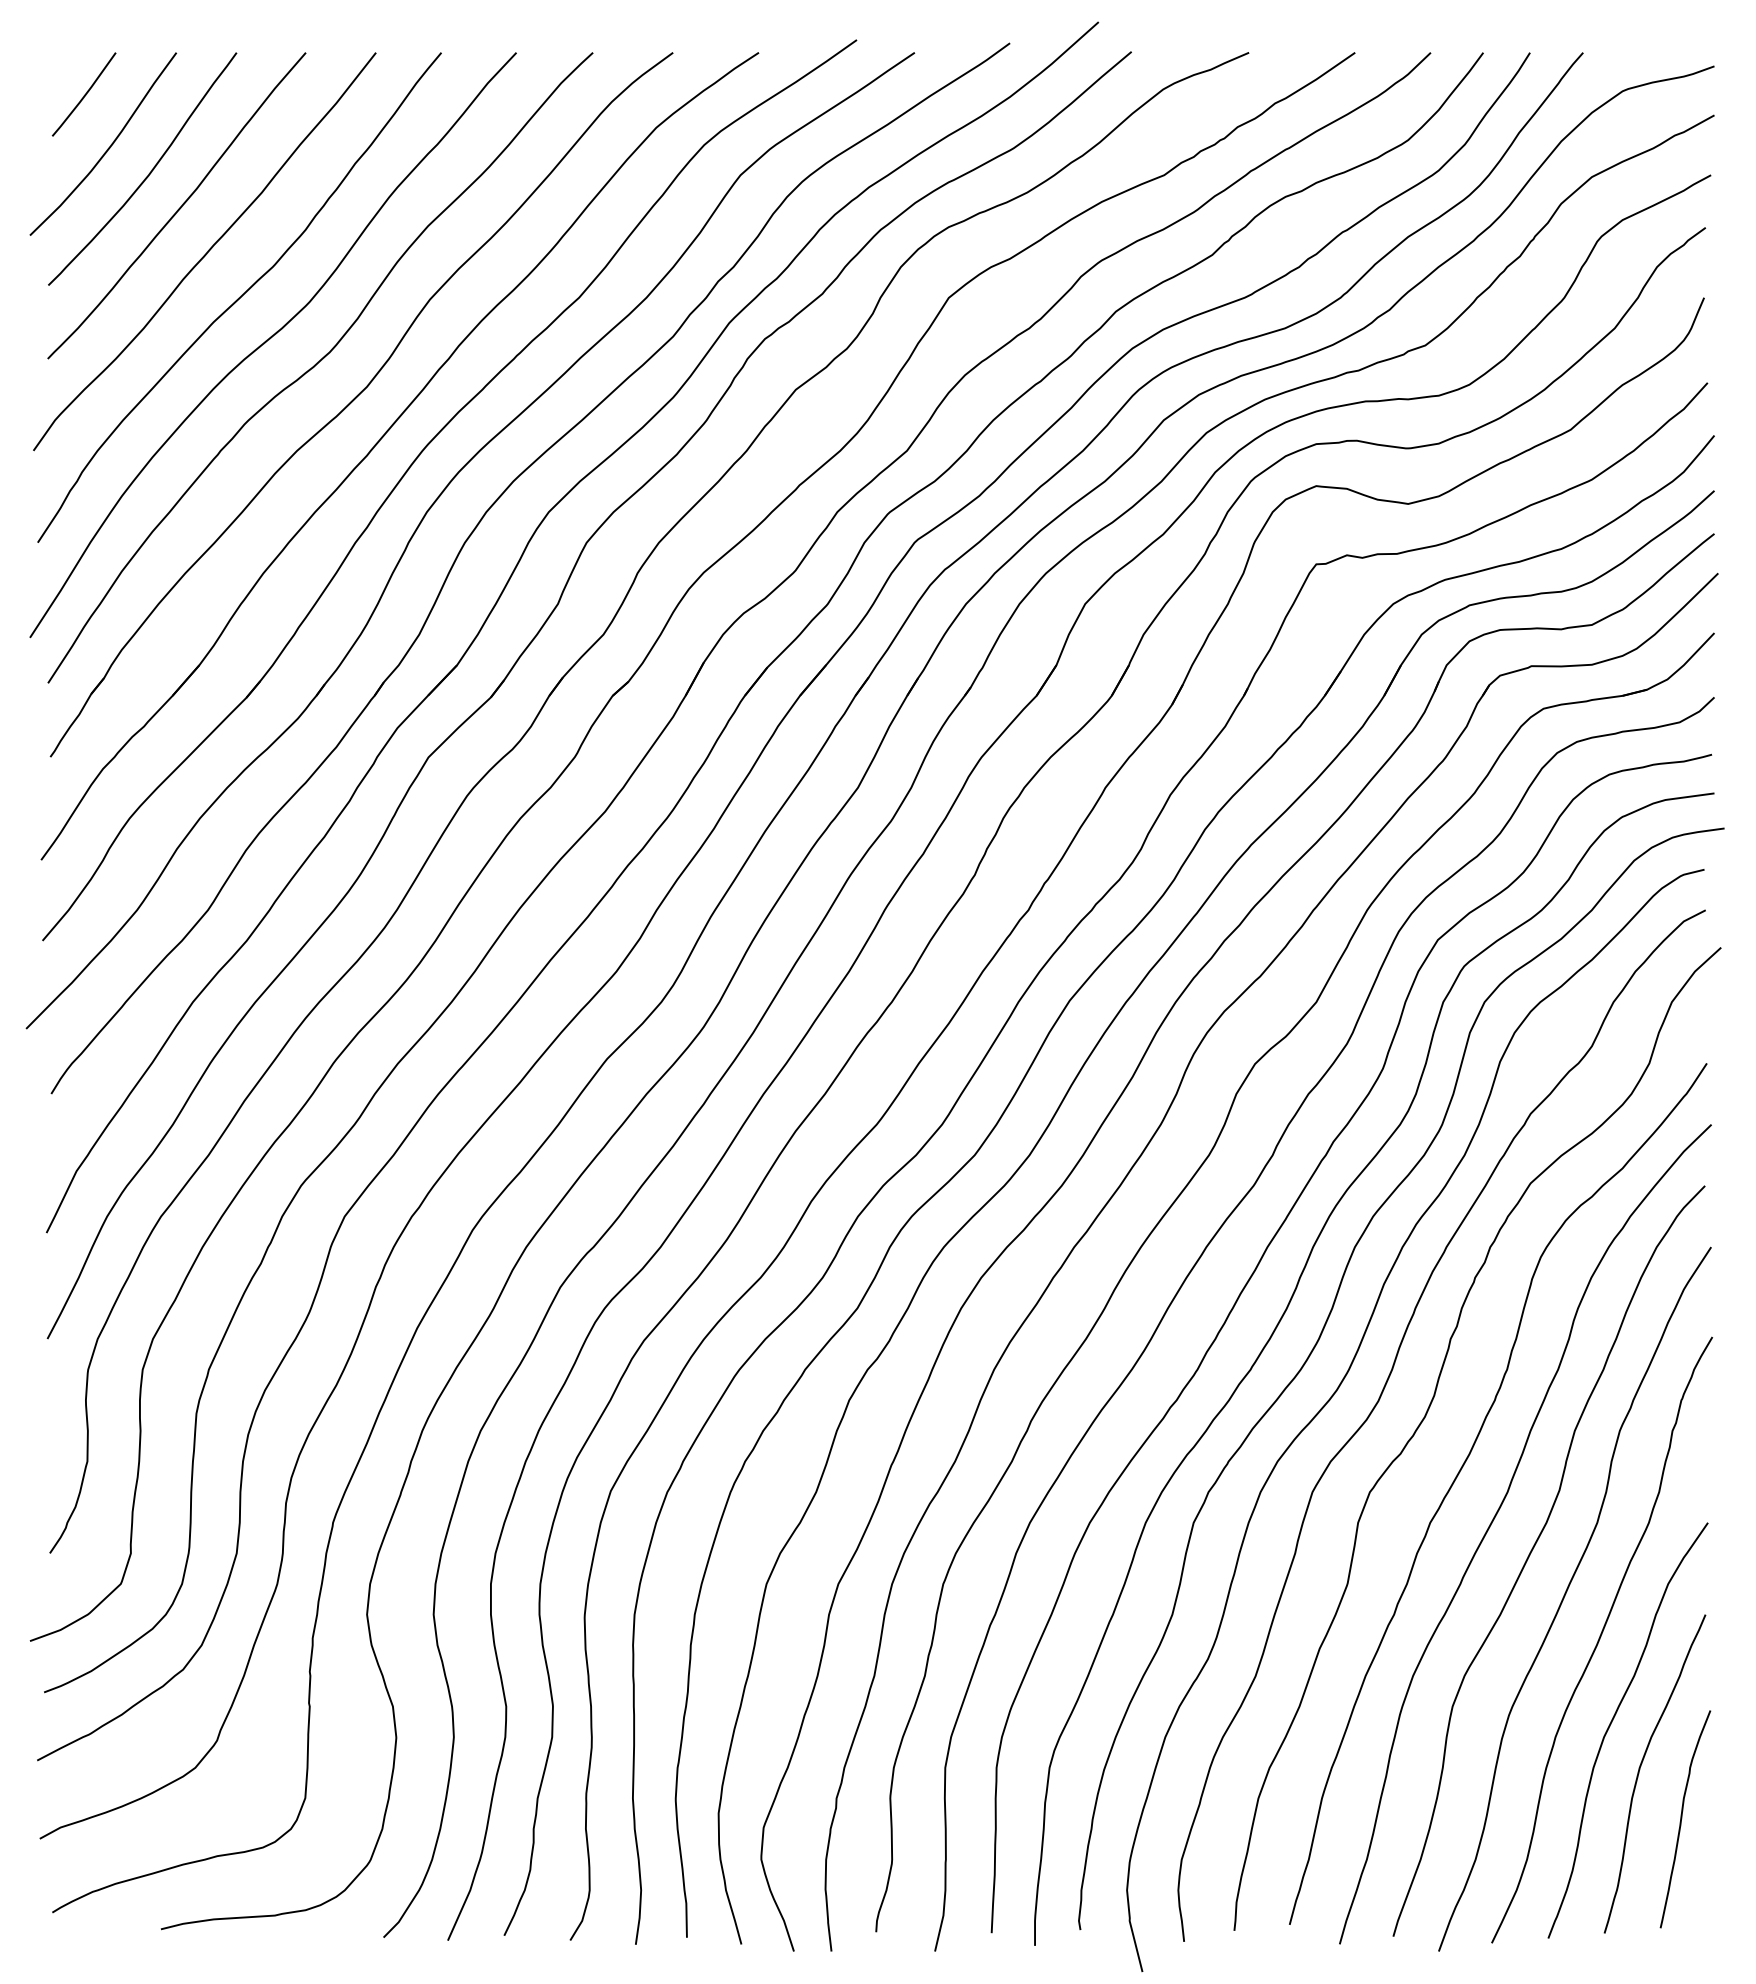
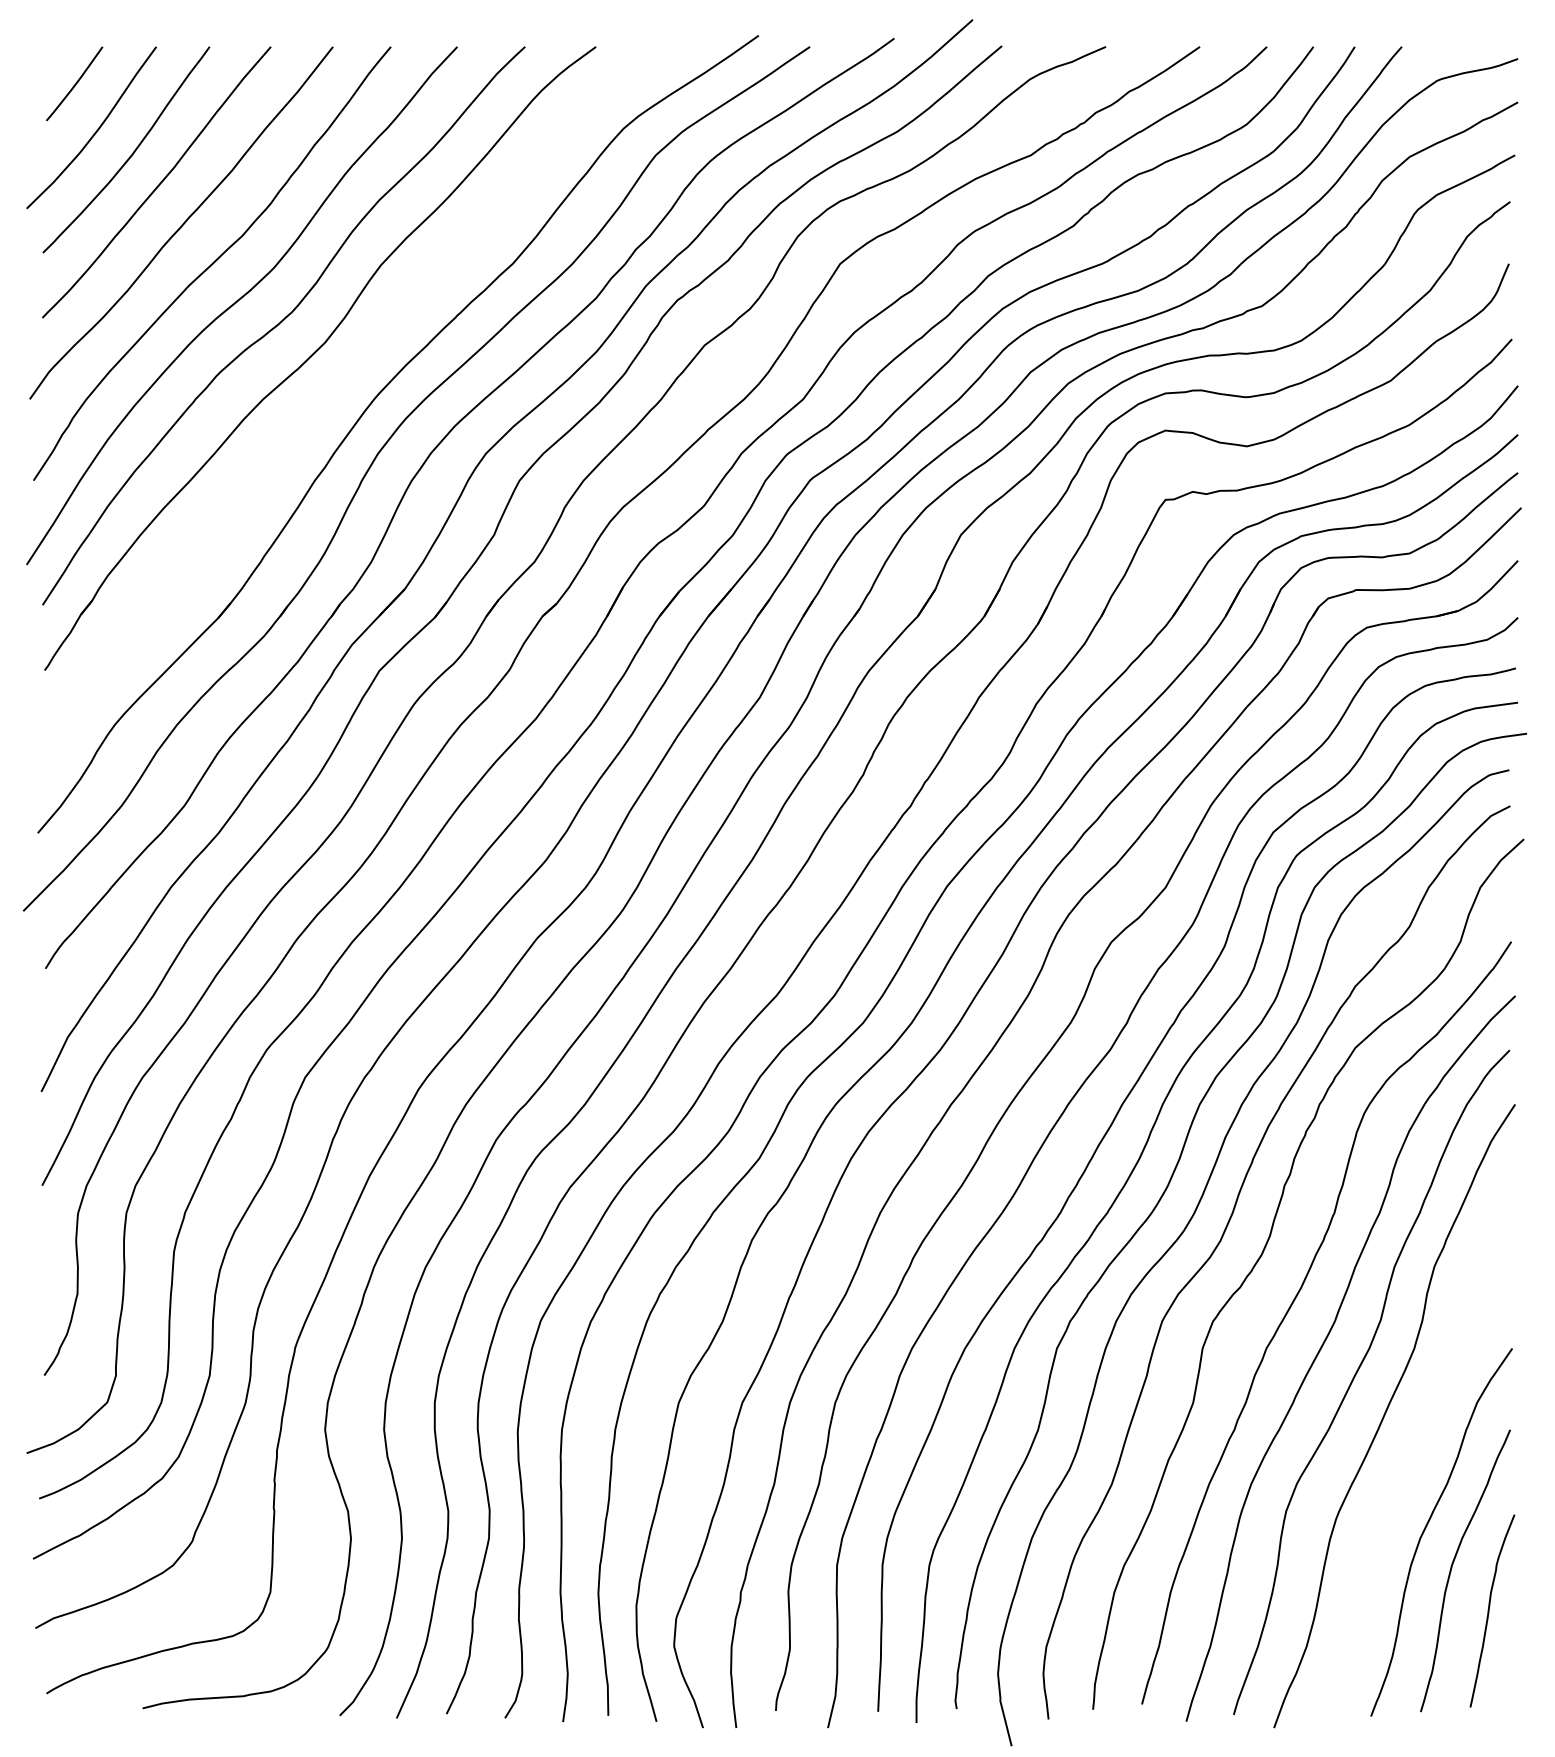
part: (379, 442) -> (336, 391), removed
curve: (1600, 1639) -> (1417, 1451), removed

